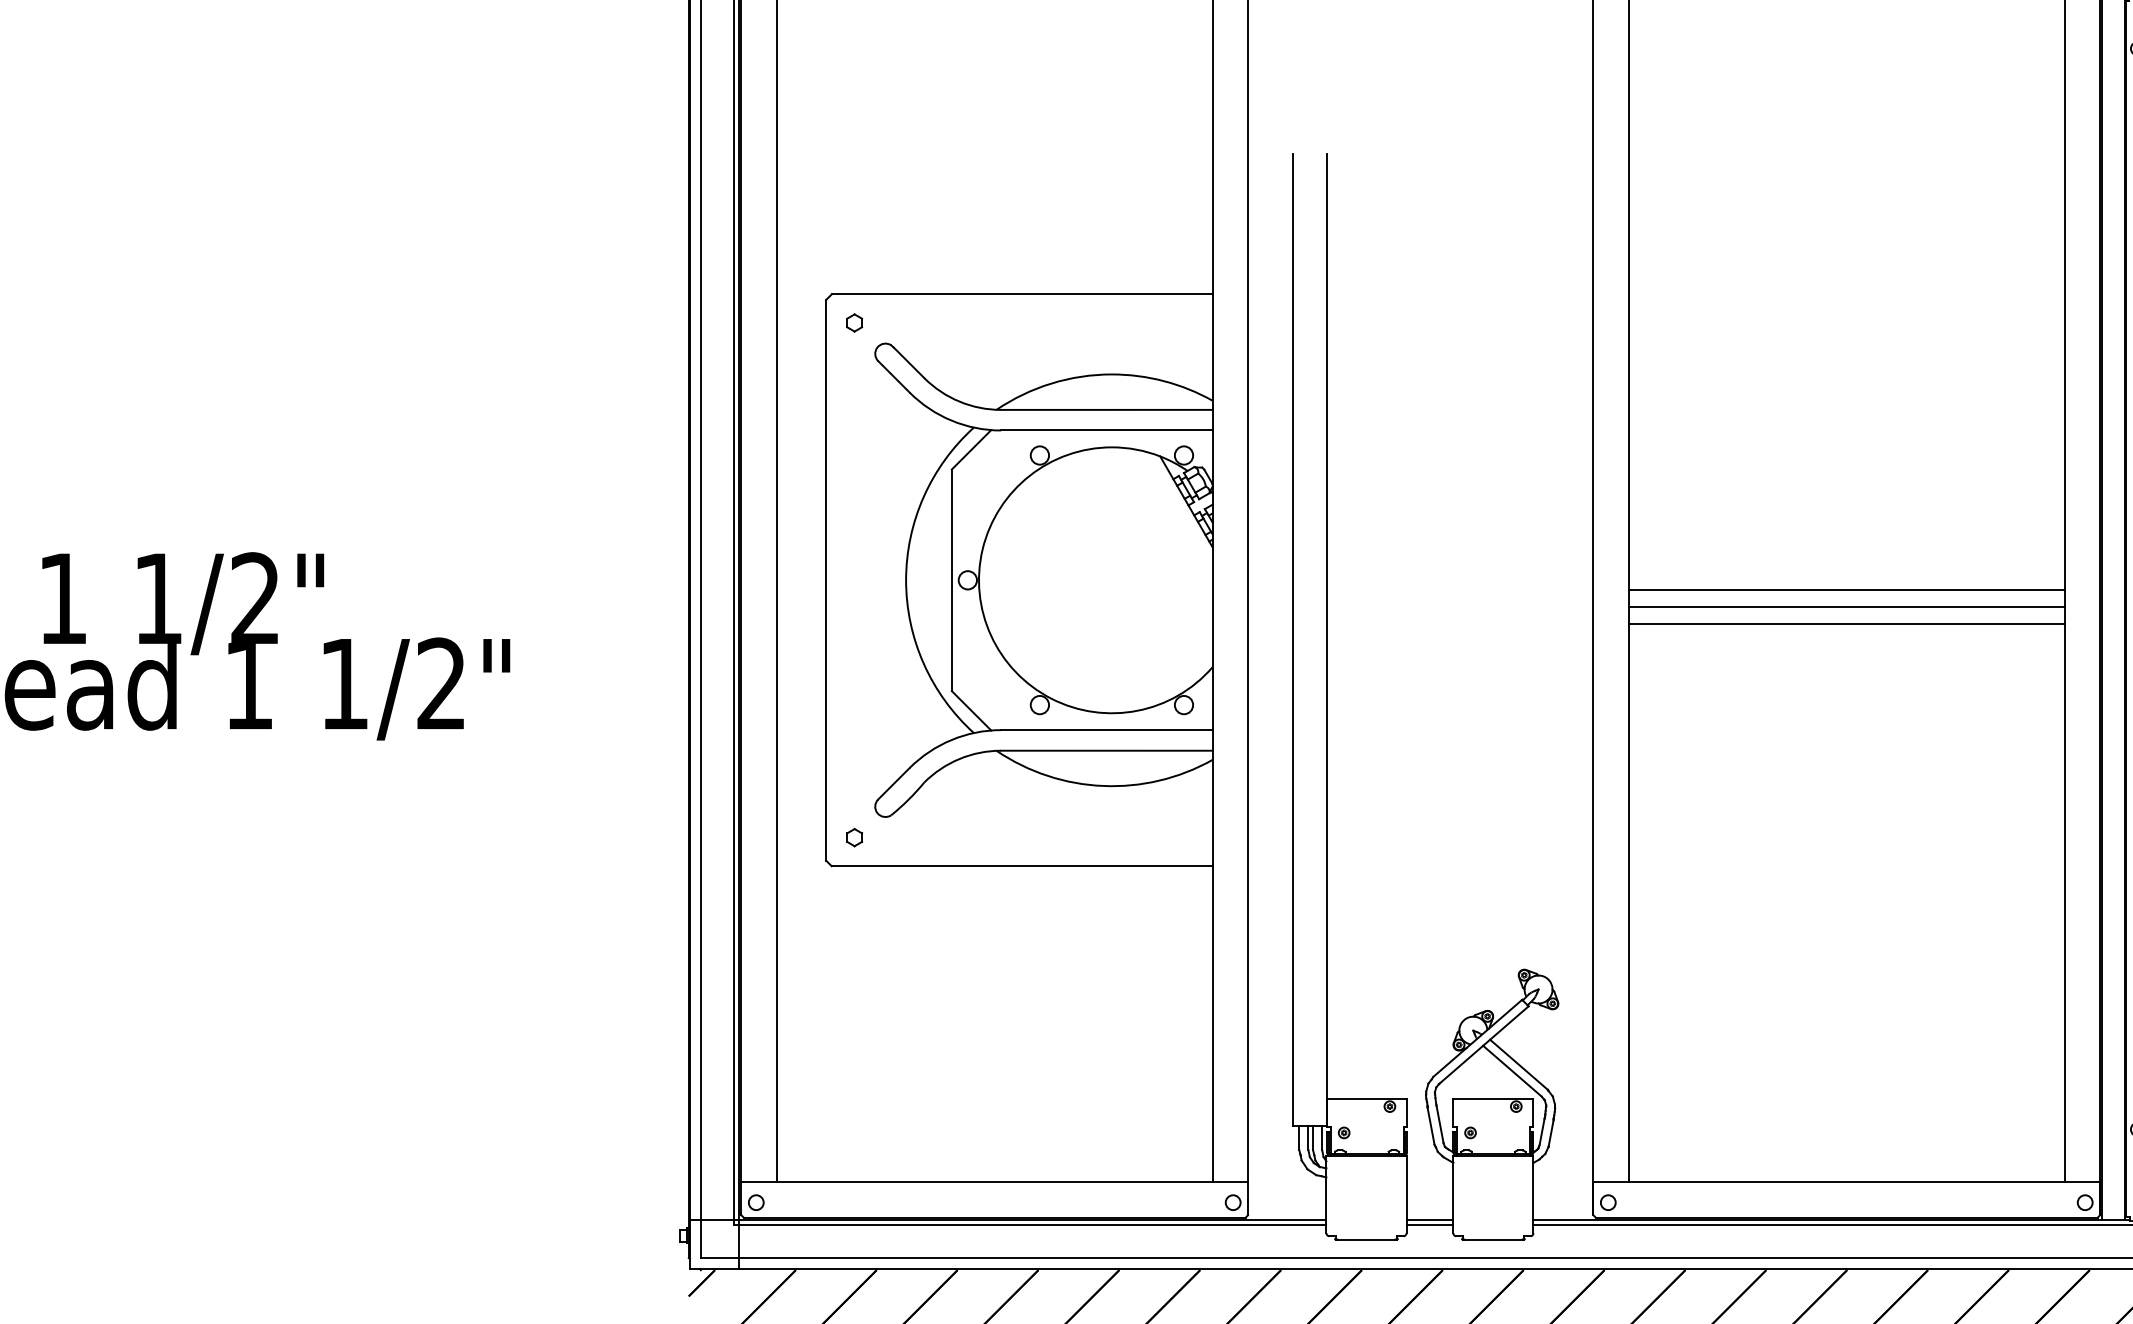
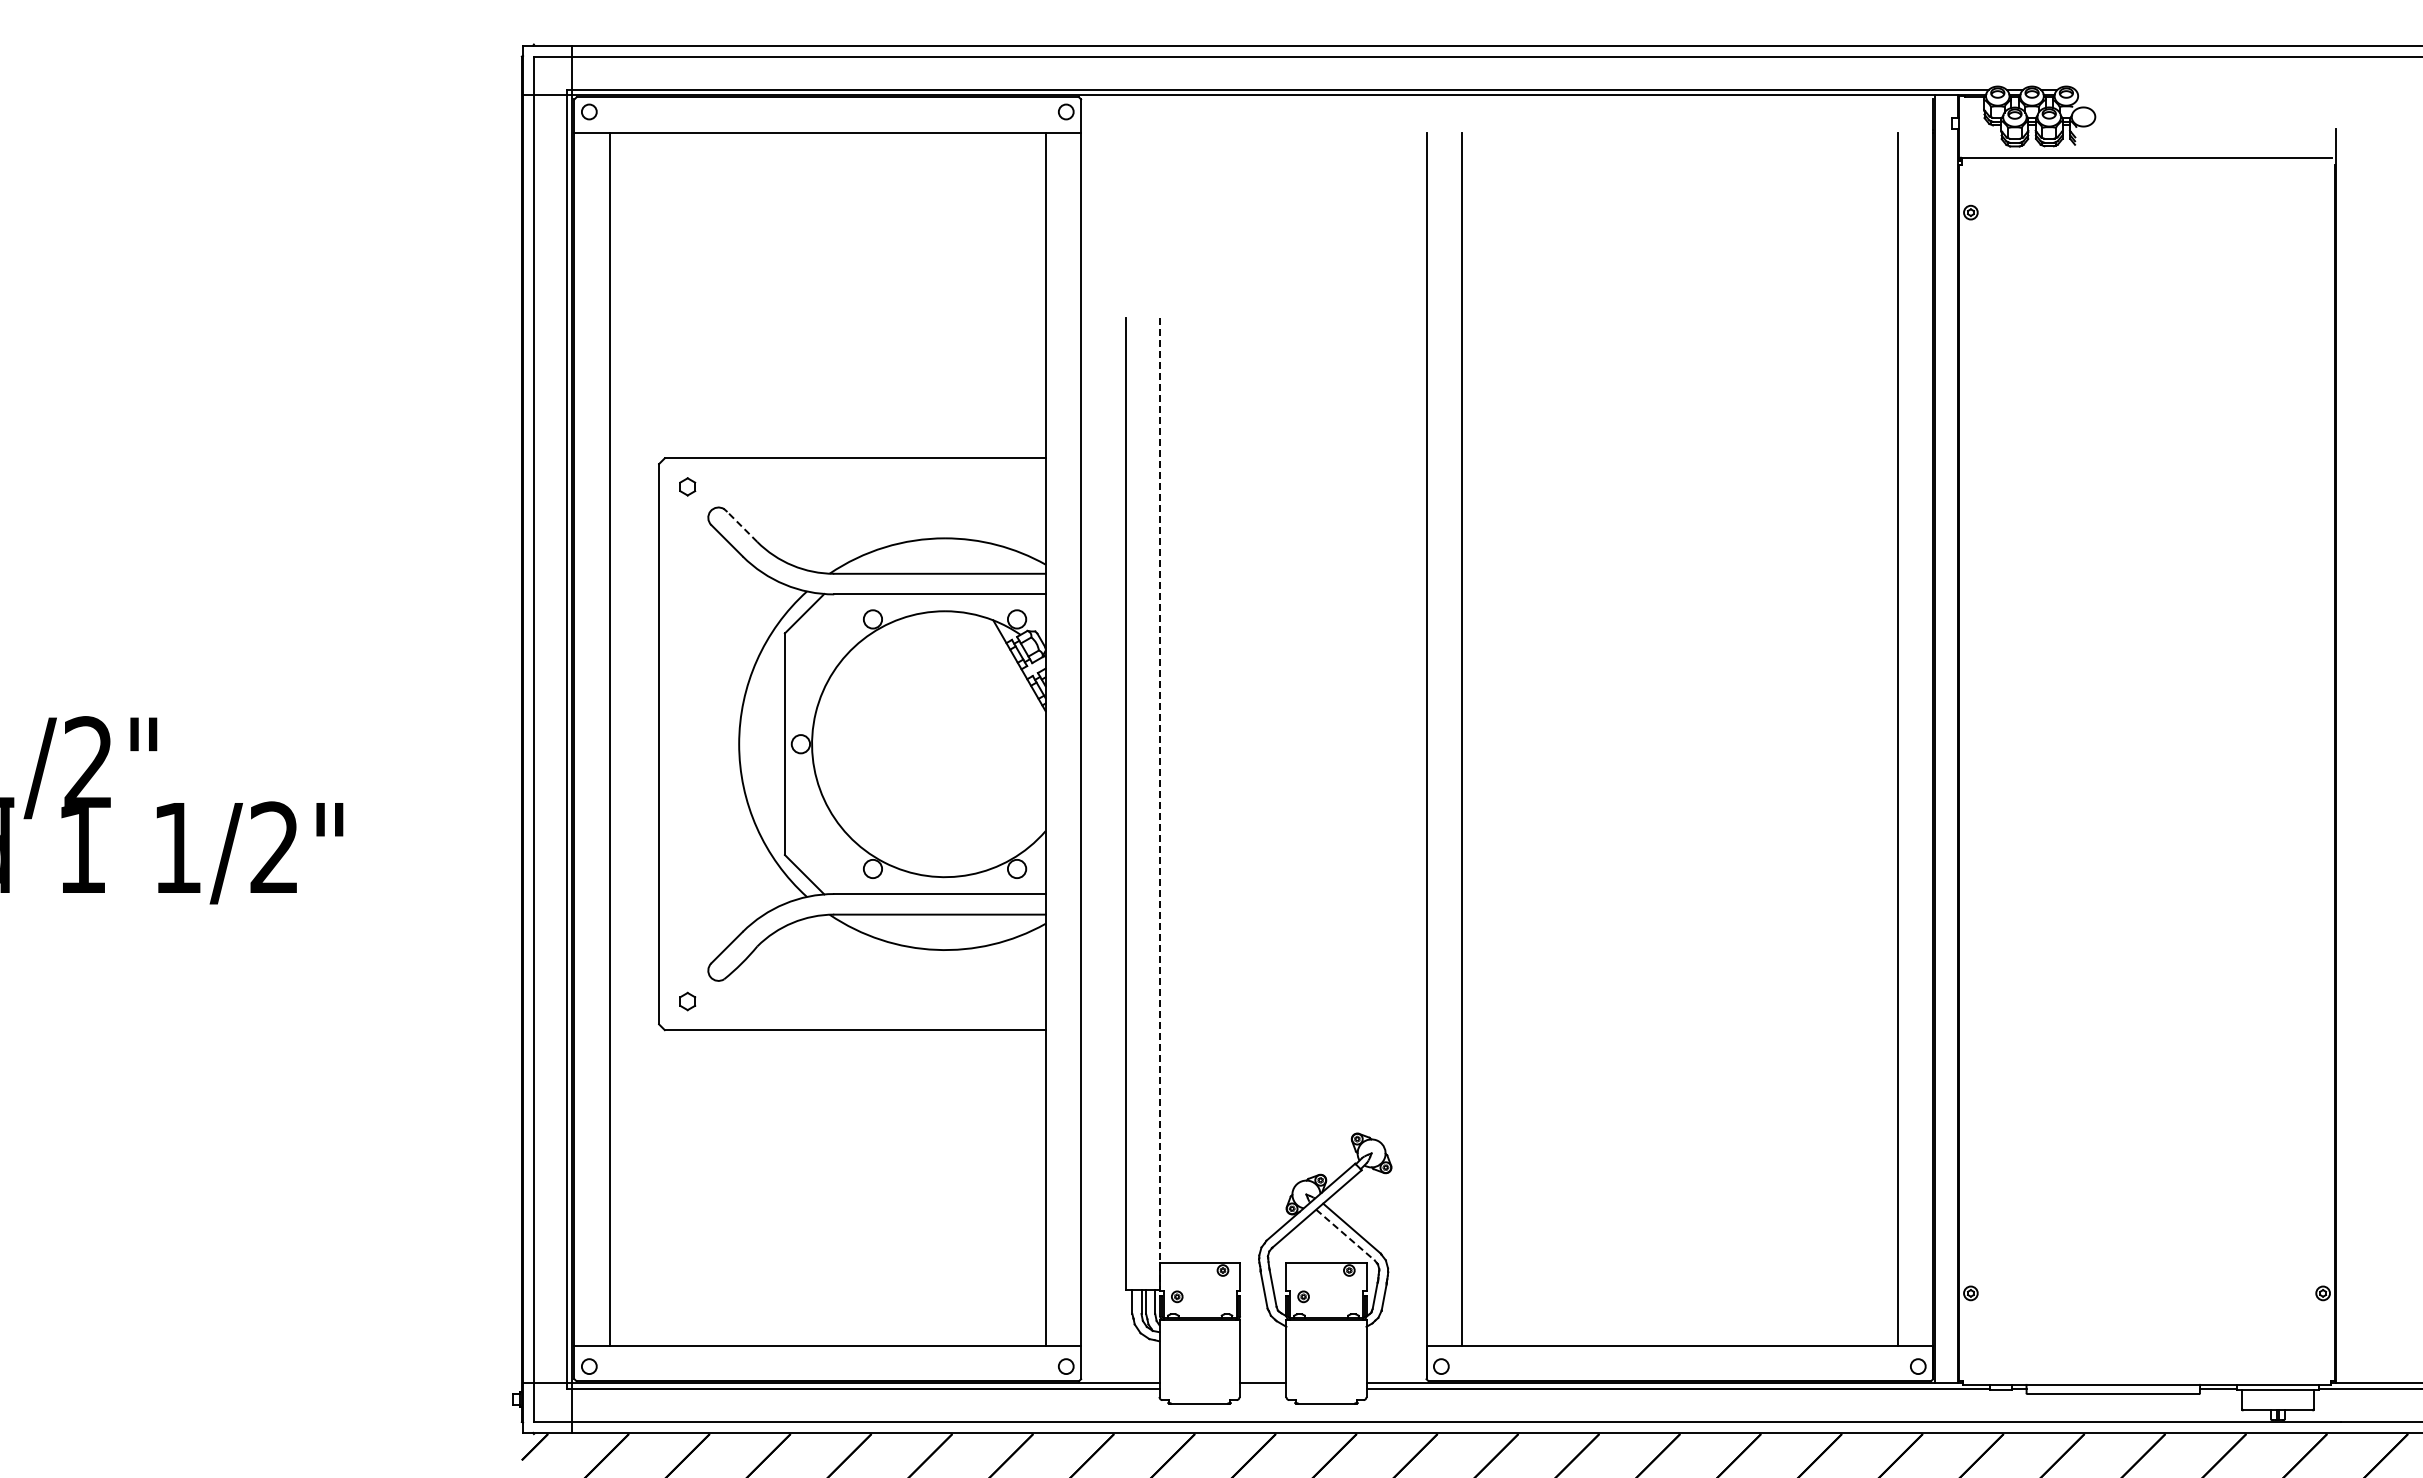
line: (909, 362) -> (742, 526), solid -> dashed
line: (1846, 590) -> (1679, 754), removed
line: (1846, 607) -> (1679, 771), removed
line: (1846, 624) -> (1679, 788), removed
line: (1327, 640) -> (1160, 804), solid -> dashed
line: (1512, 1071) -> (1345, 1235), solid -> dashed
line: (1429, 1224) -> (1262, 1388), removed

